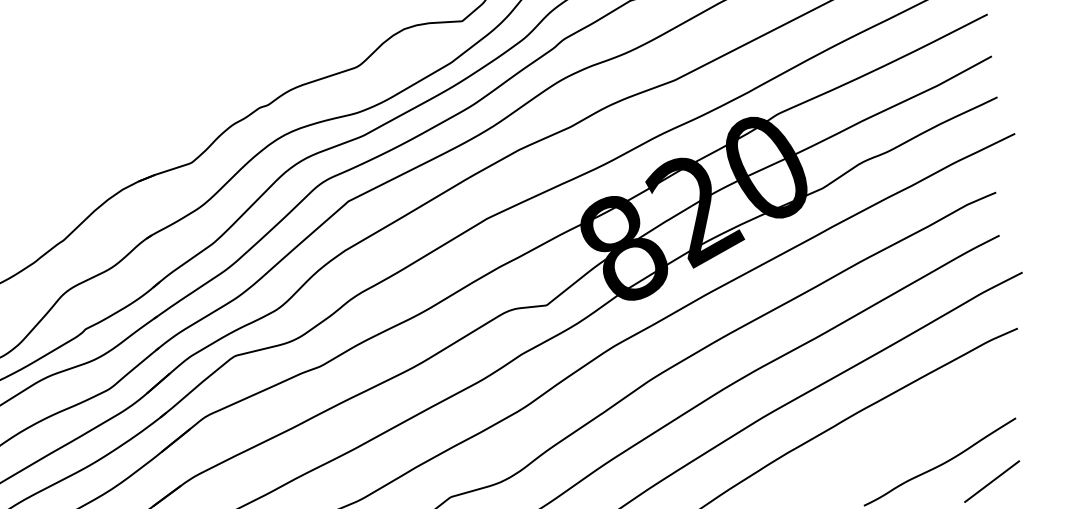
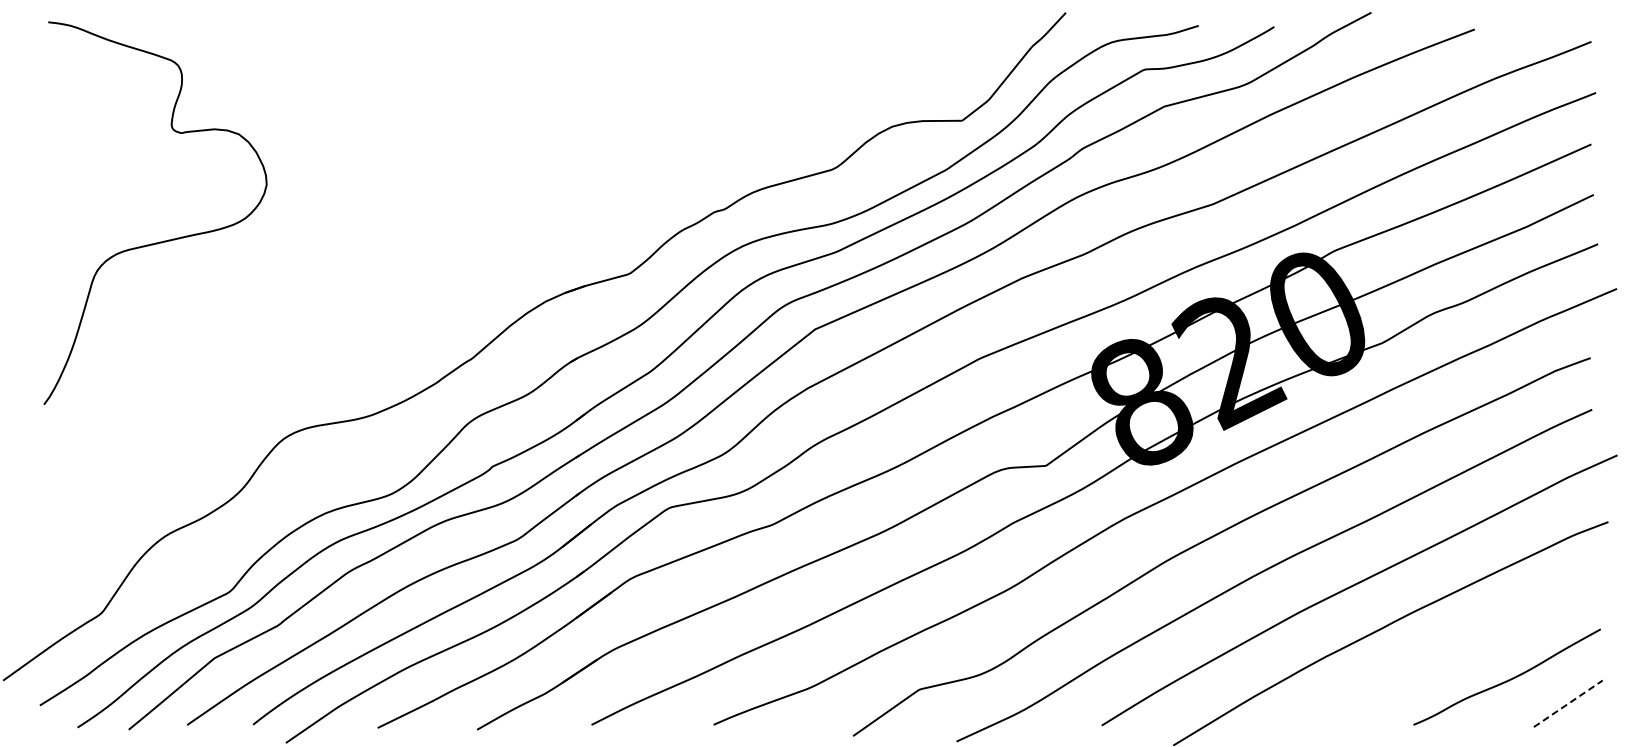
line: (992, 481) -> (1568, 703), solid -> dashed

